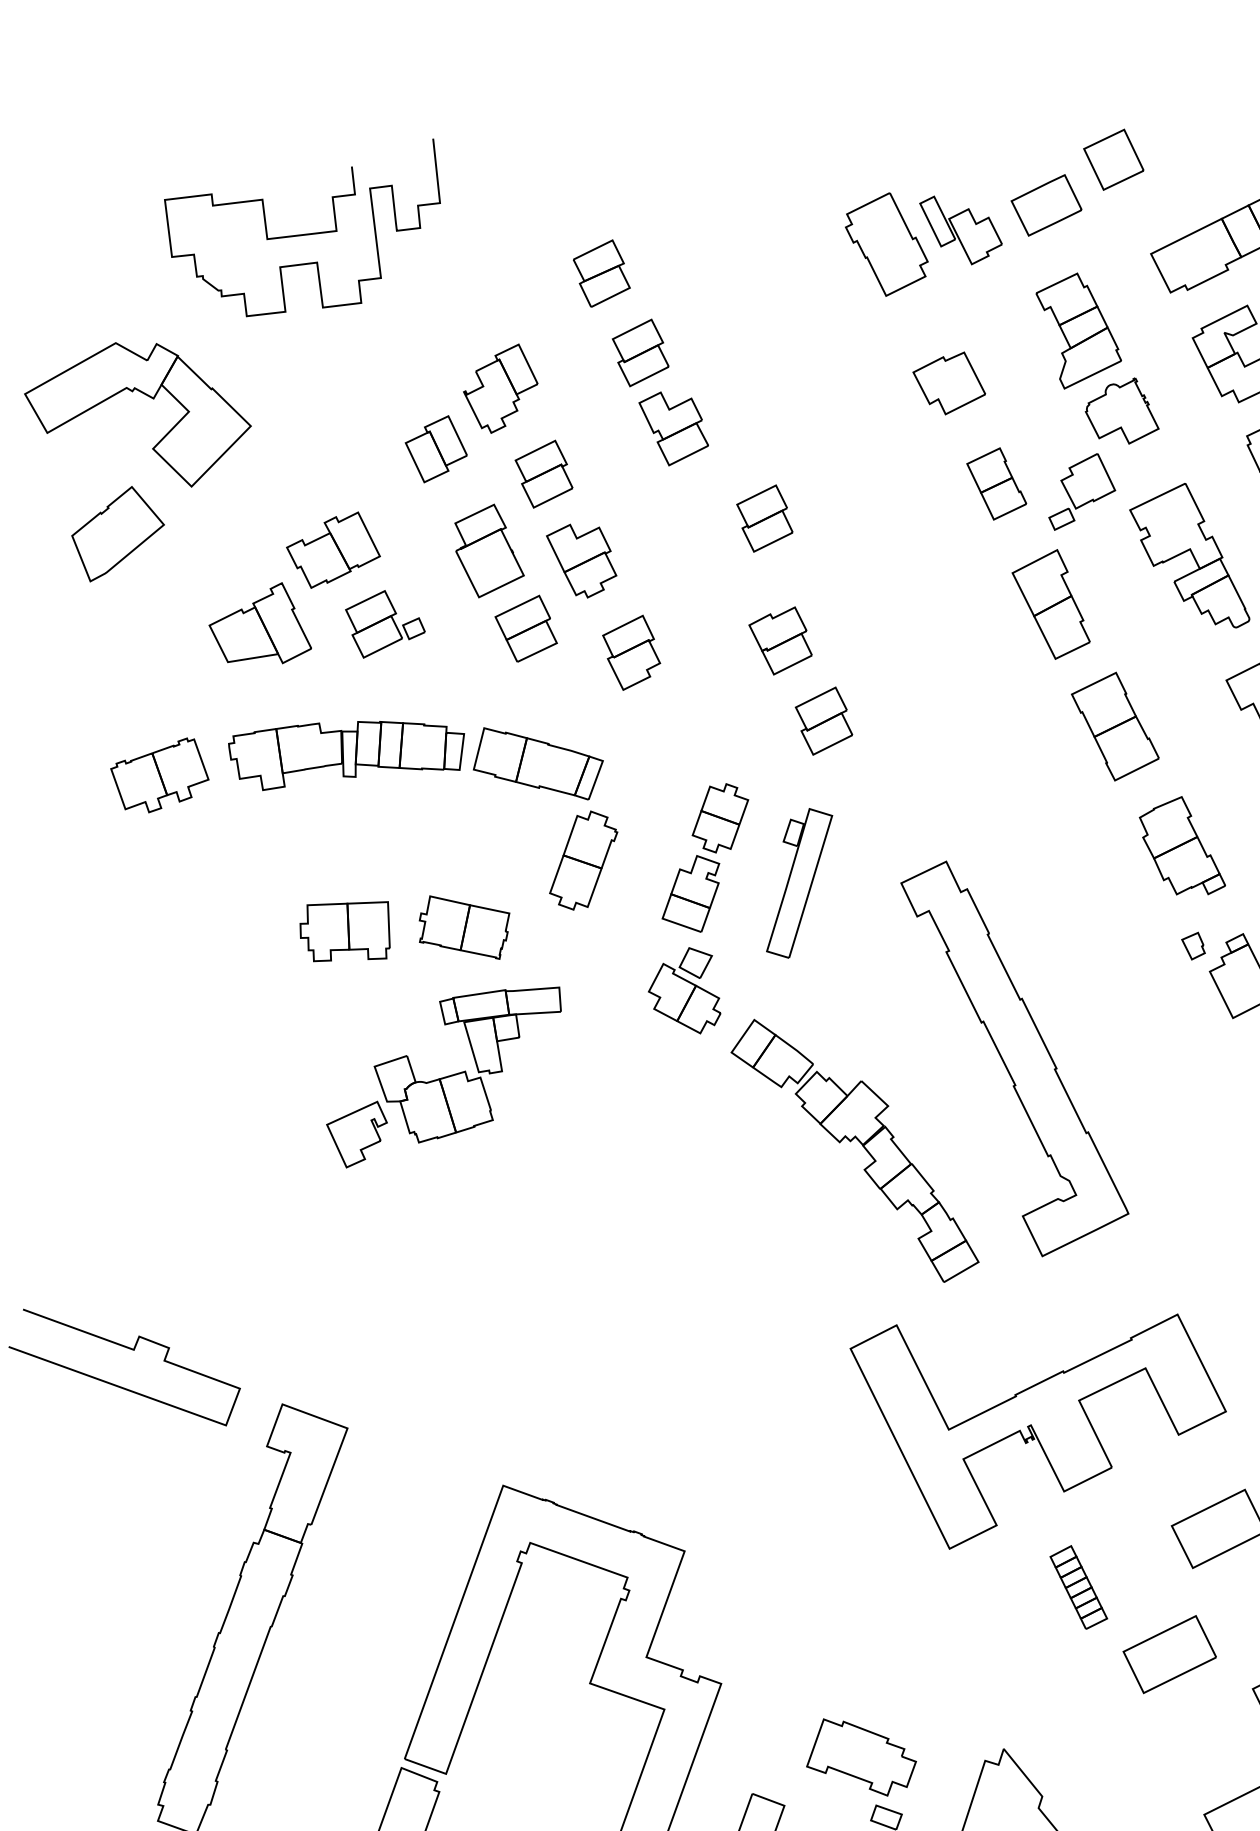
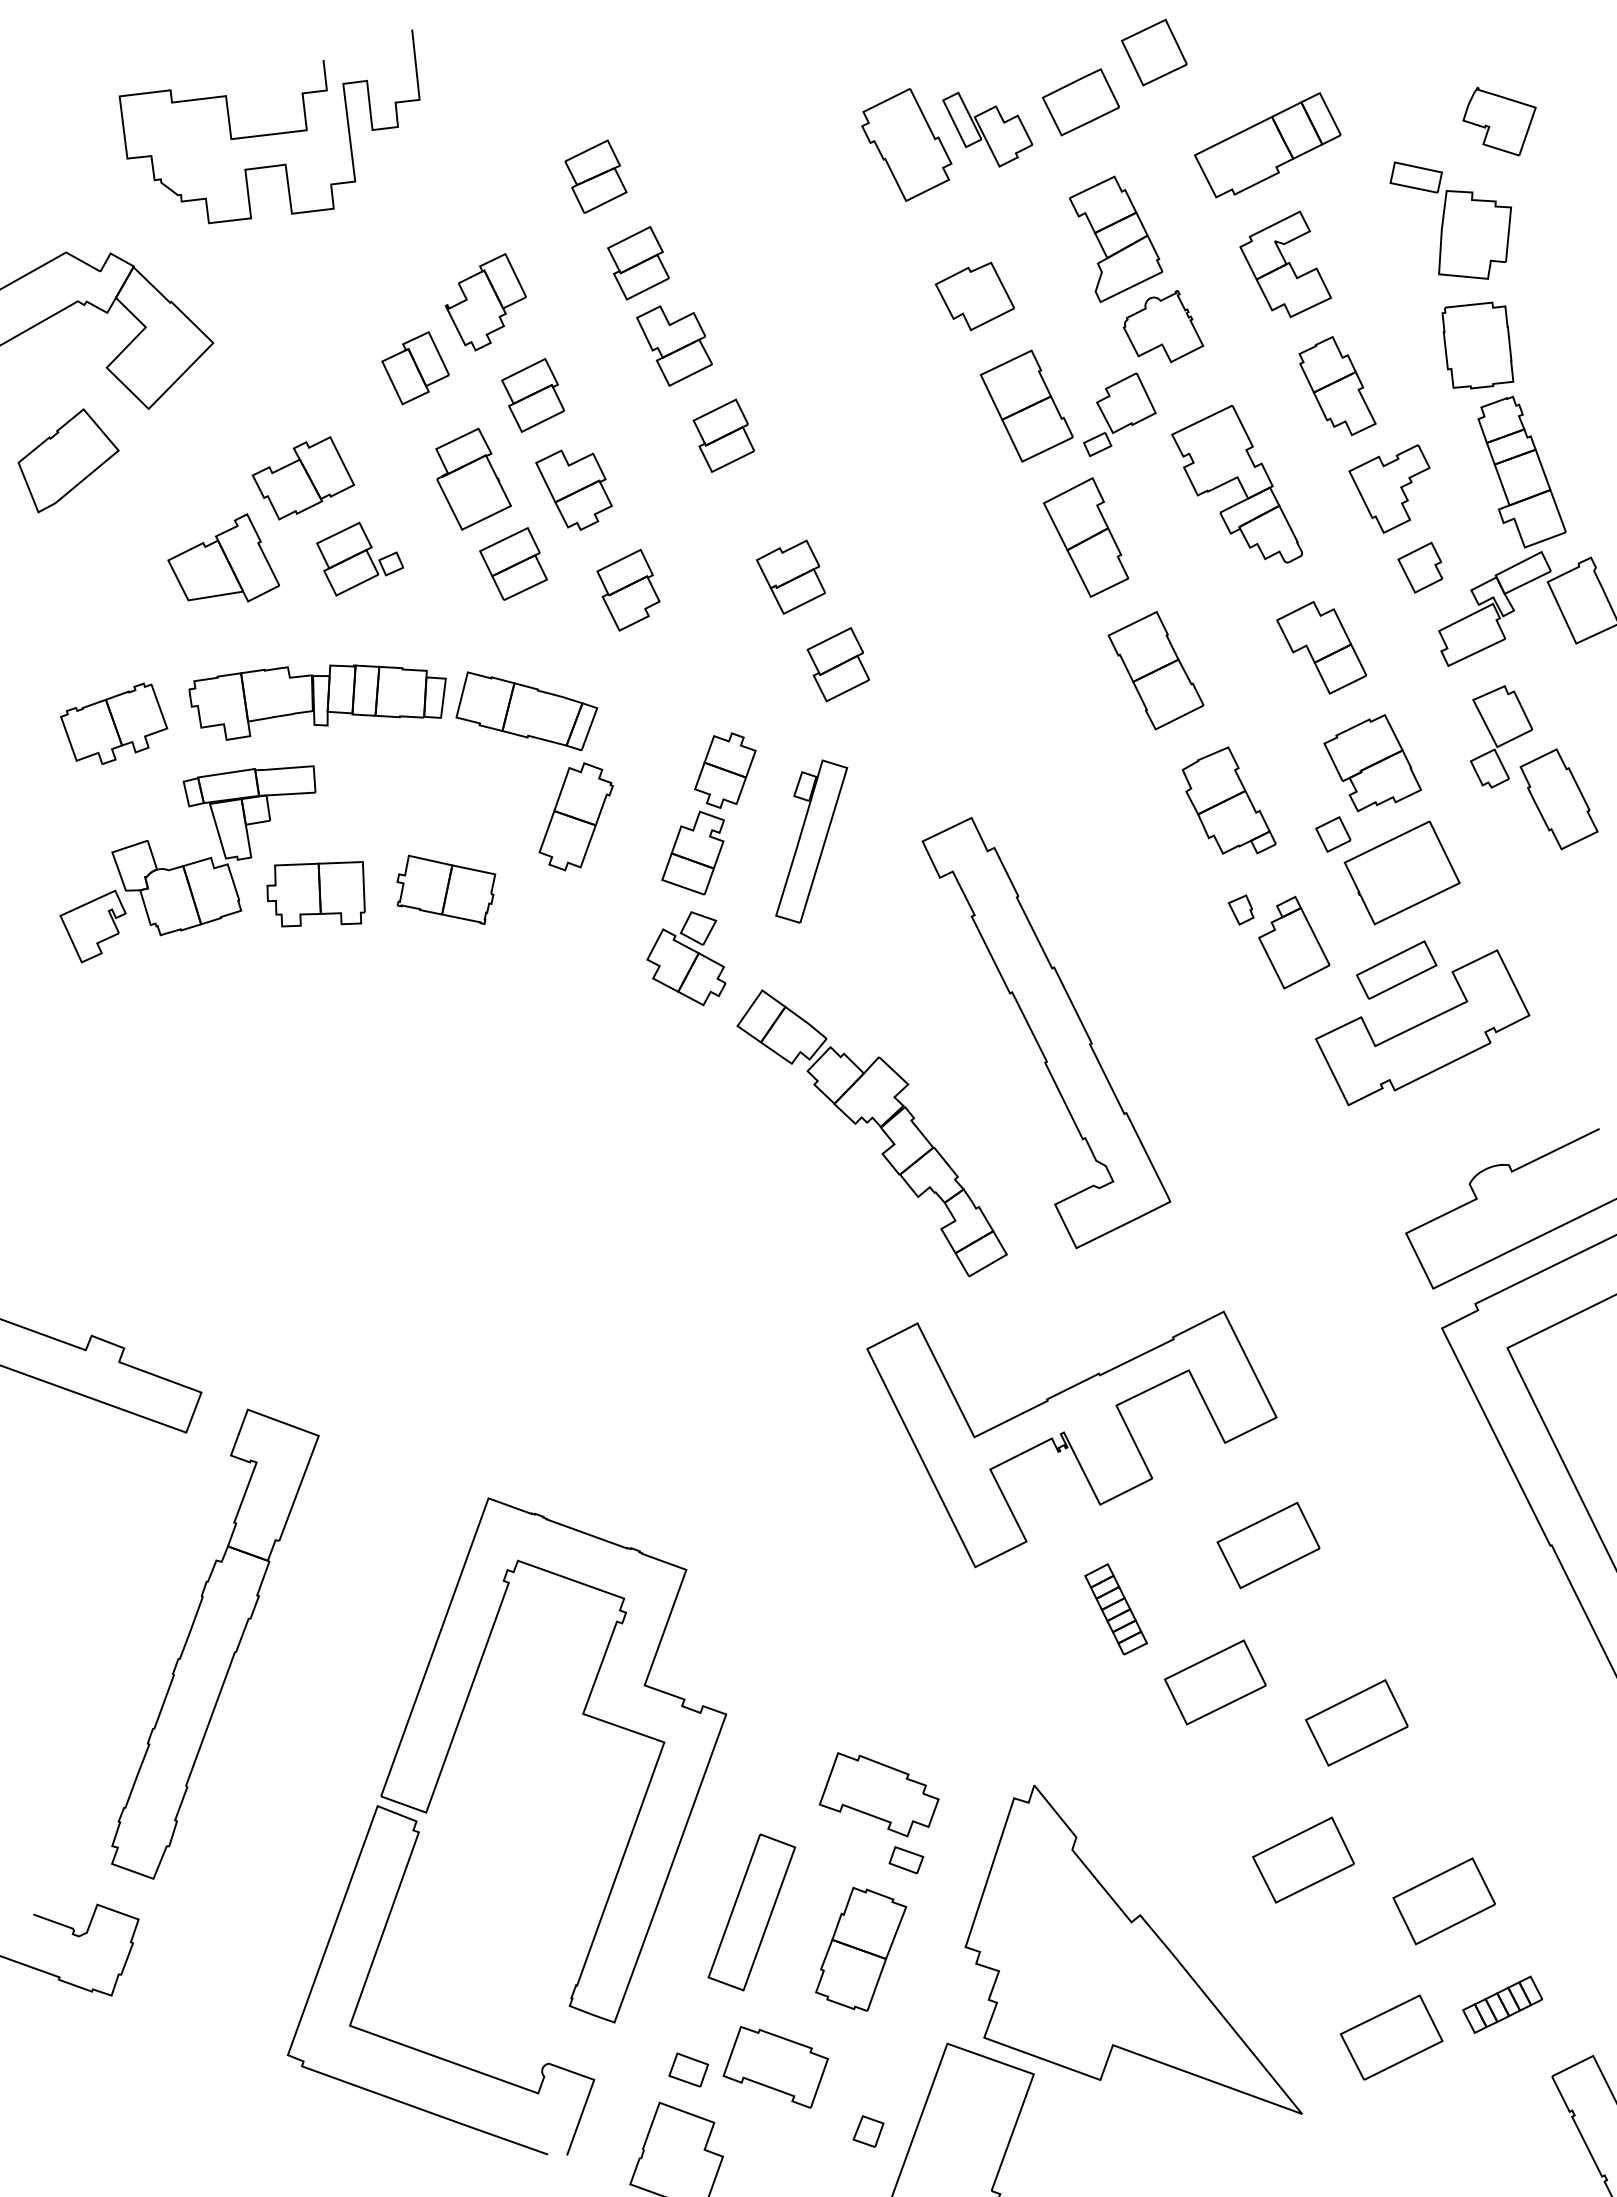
part: (996, 483) -> (1026, 405), size x1.43
part: (764, 518) -> (723, 435), moved
part: (443, 1077) -> (187, 864), moved

